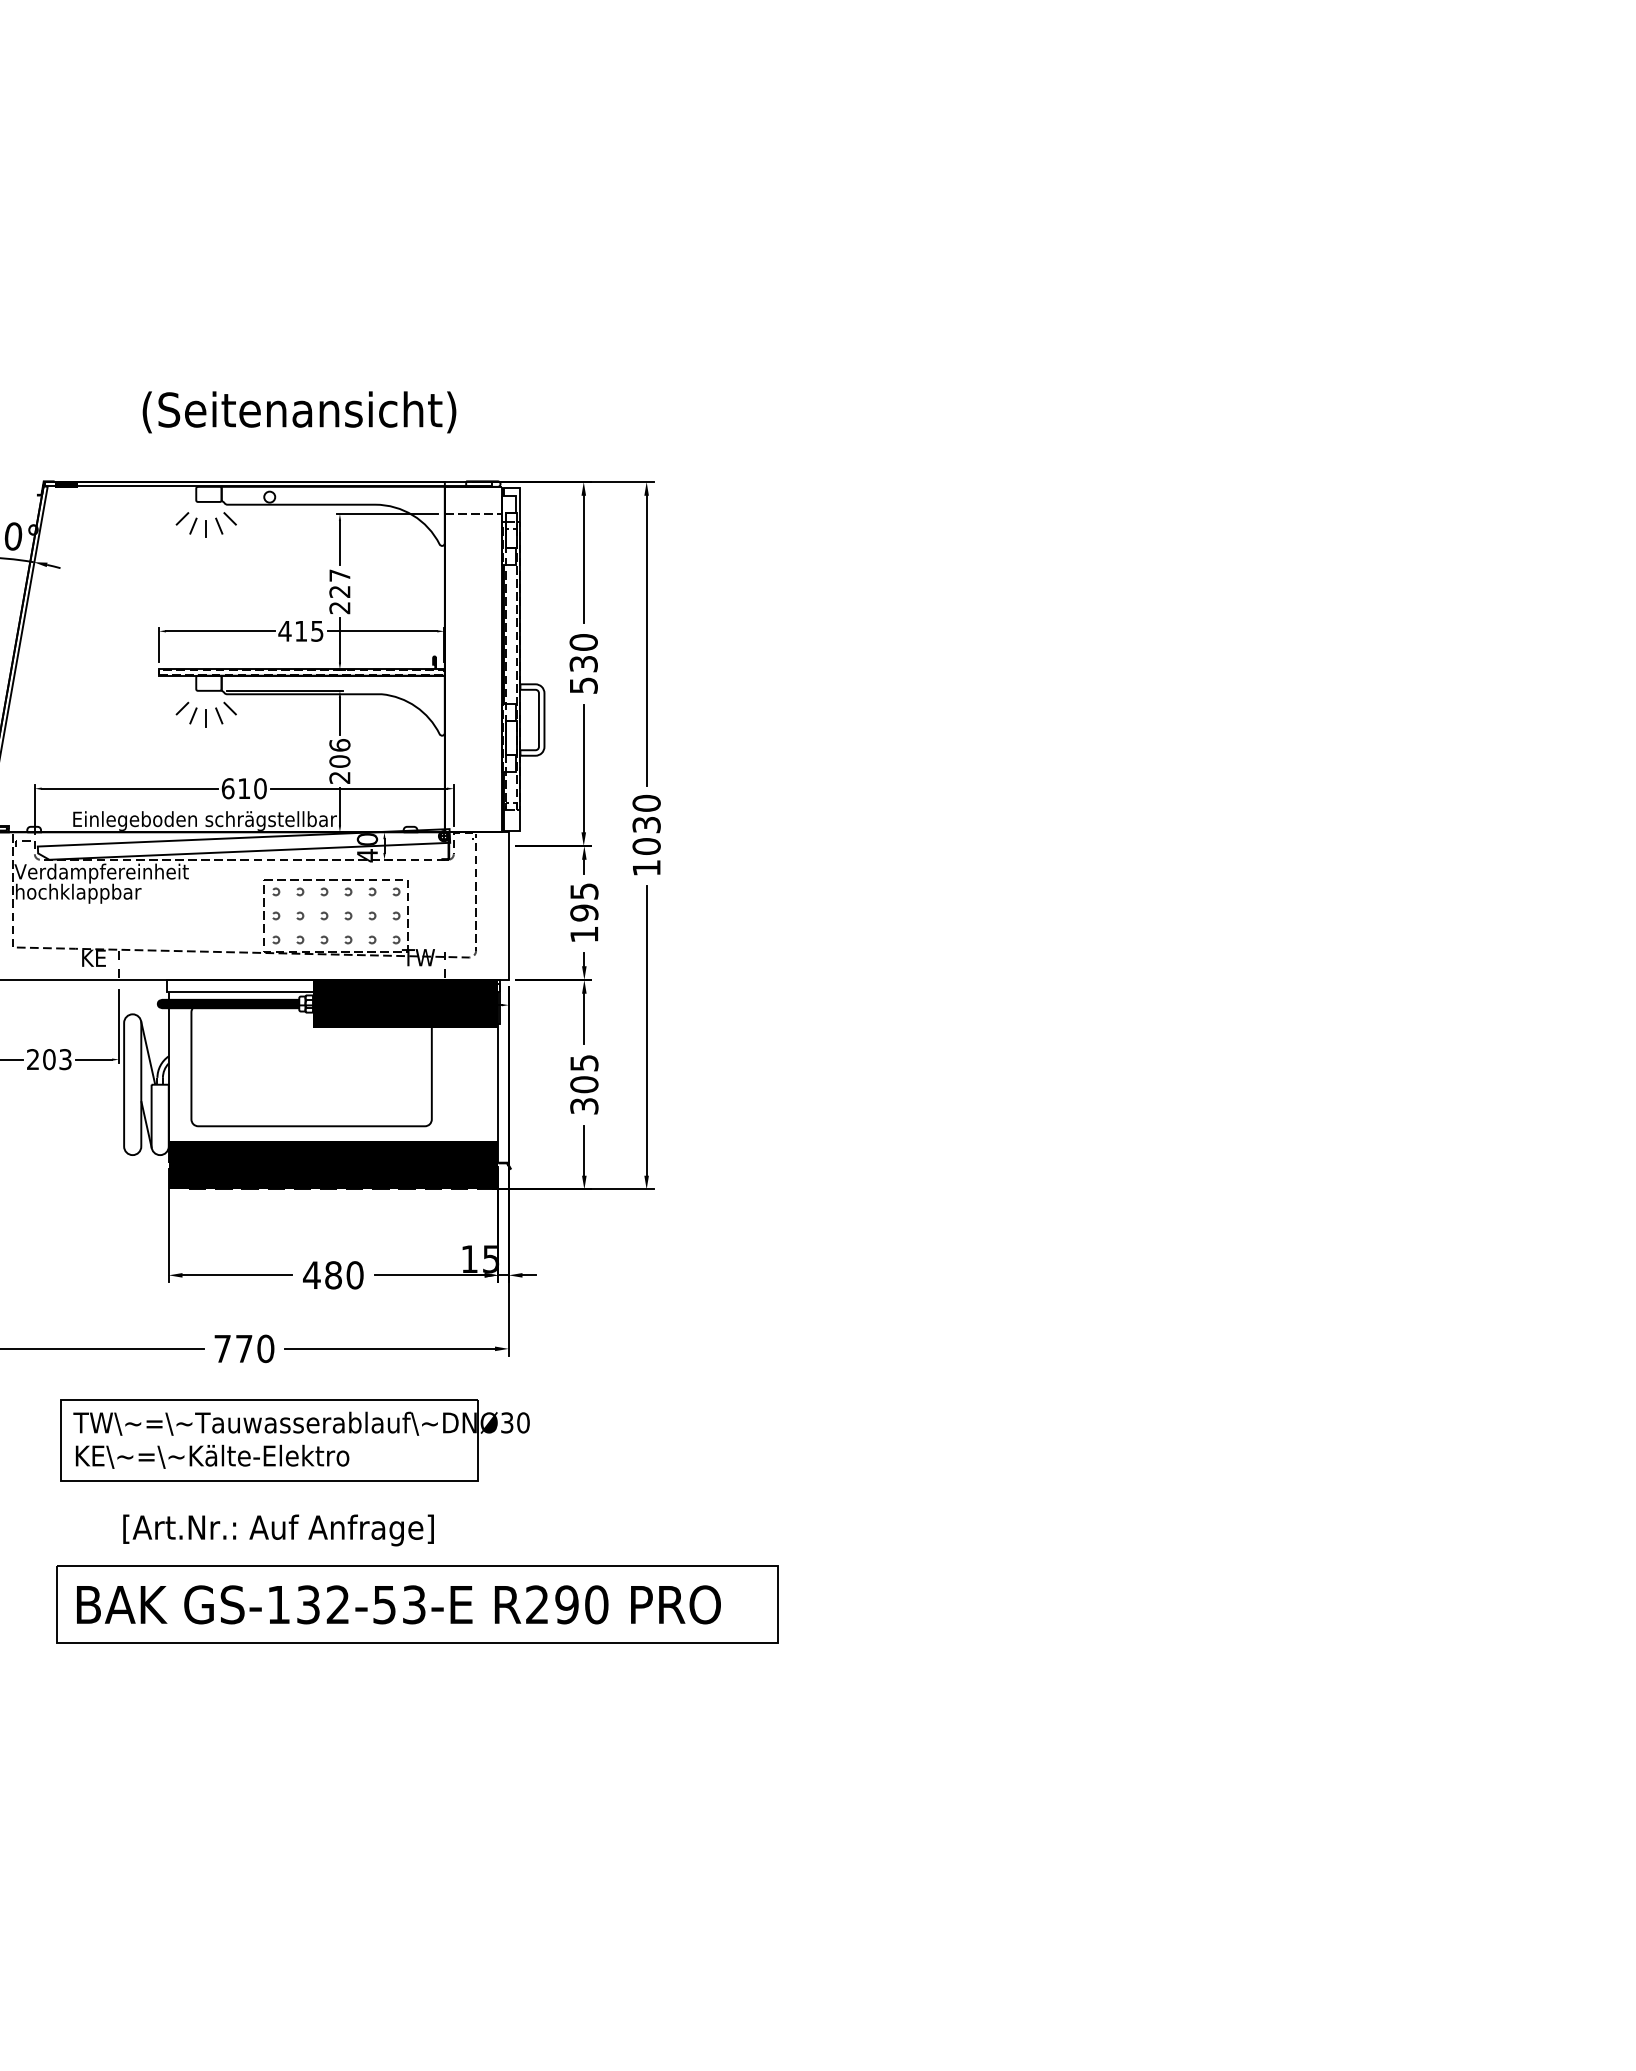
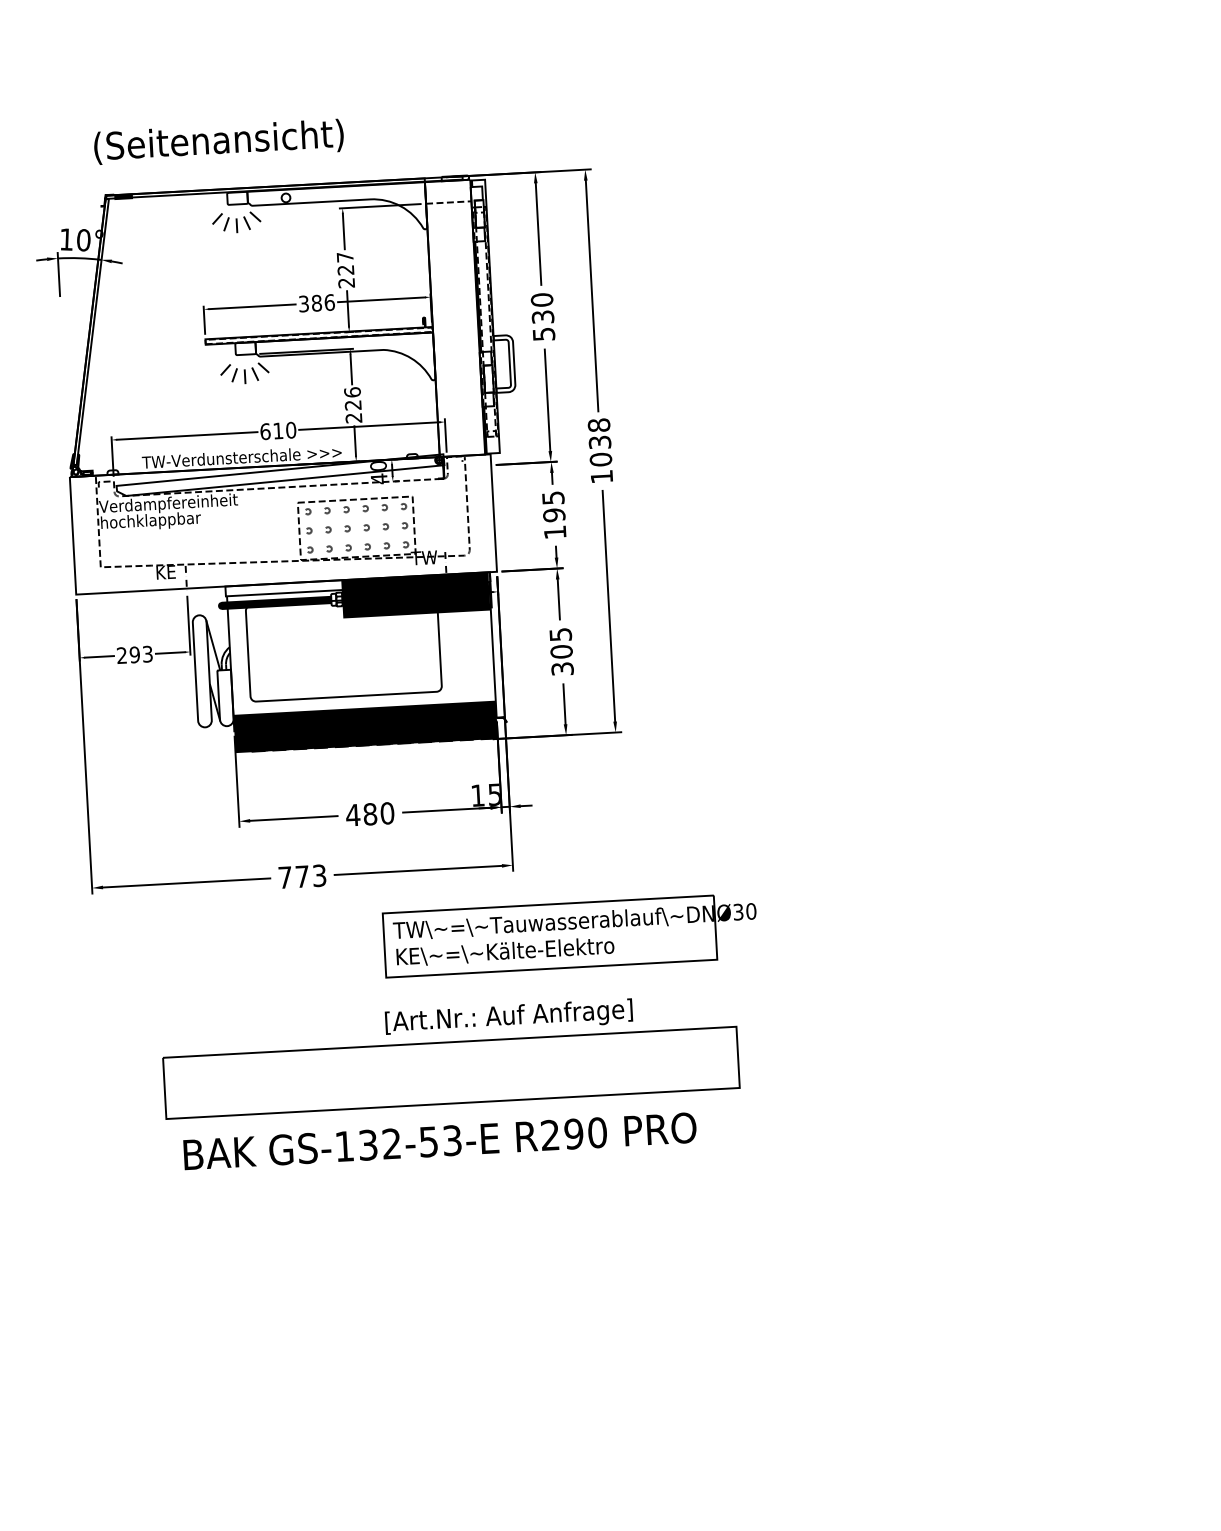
text: (299, 412) -> (218, 142), moved
text: (300, 630) -> (316, 302), 415 -> 386
text: (339, 761) -> (352, 405), 206 -> 226
text: (646, 802) -> (598, 424), 1030 -> 1038
text: (203, 820) -> (247, 458), Einlegeboden schrägstellbar -> TW-Verdunsterschale >>>
text: (49, 1059) -> (135, 654), 203 -> 293
text: (265, 1348) -> (319, 875), 770 -> 773
part: (294, 1440) -> (569, 935), moved
text: (278, 1530) -> (508, 1017), moved
text: (398, 1604) -> (439, 1141), moved

